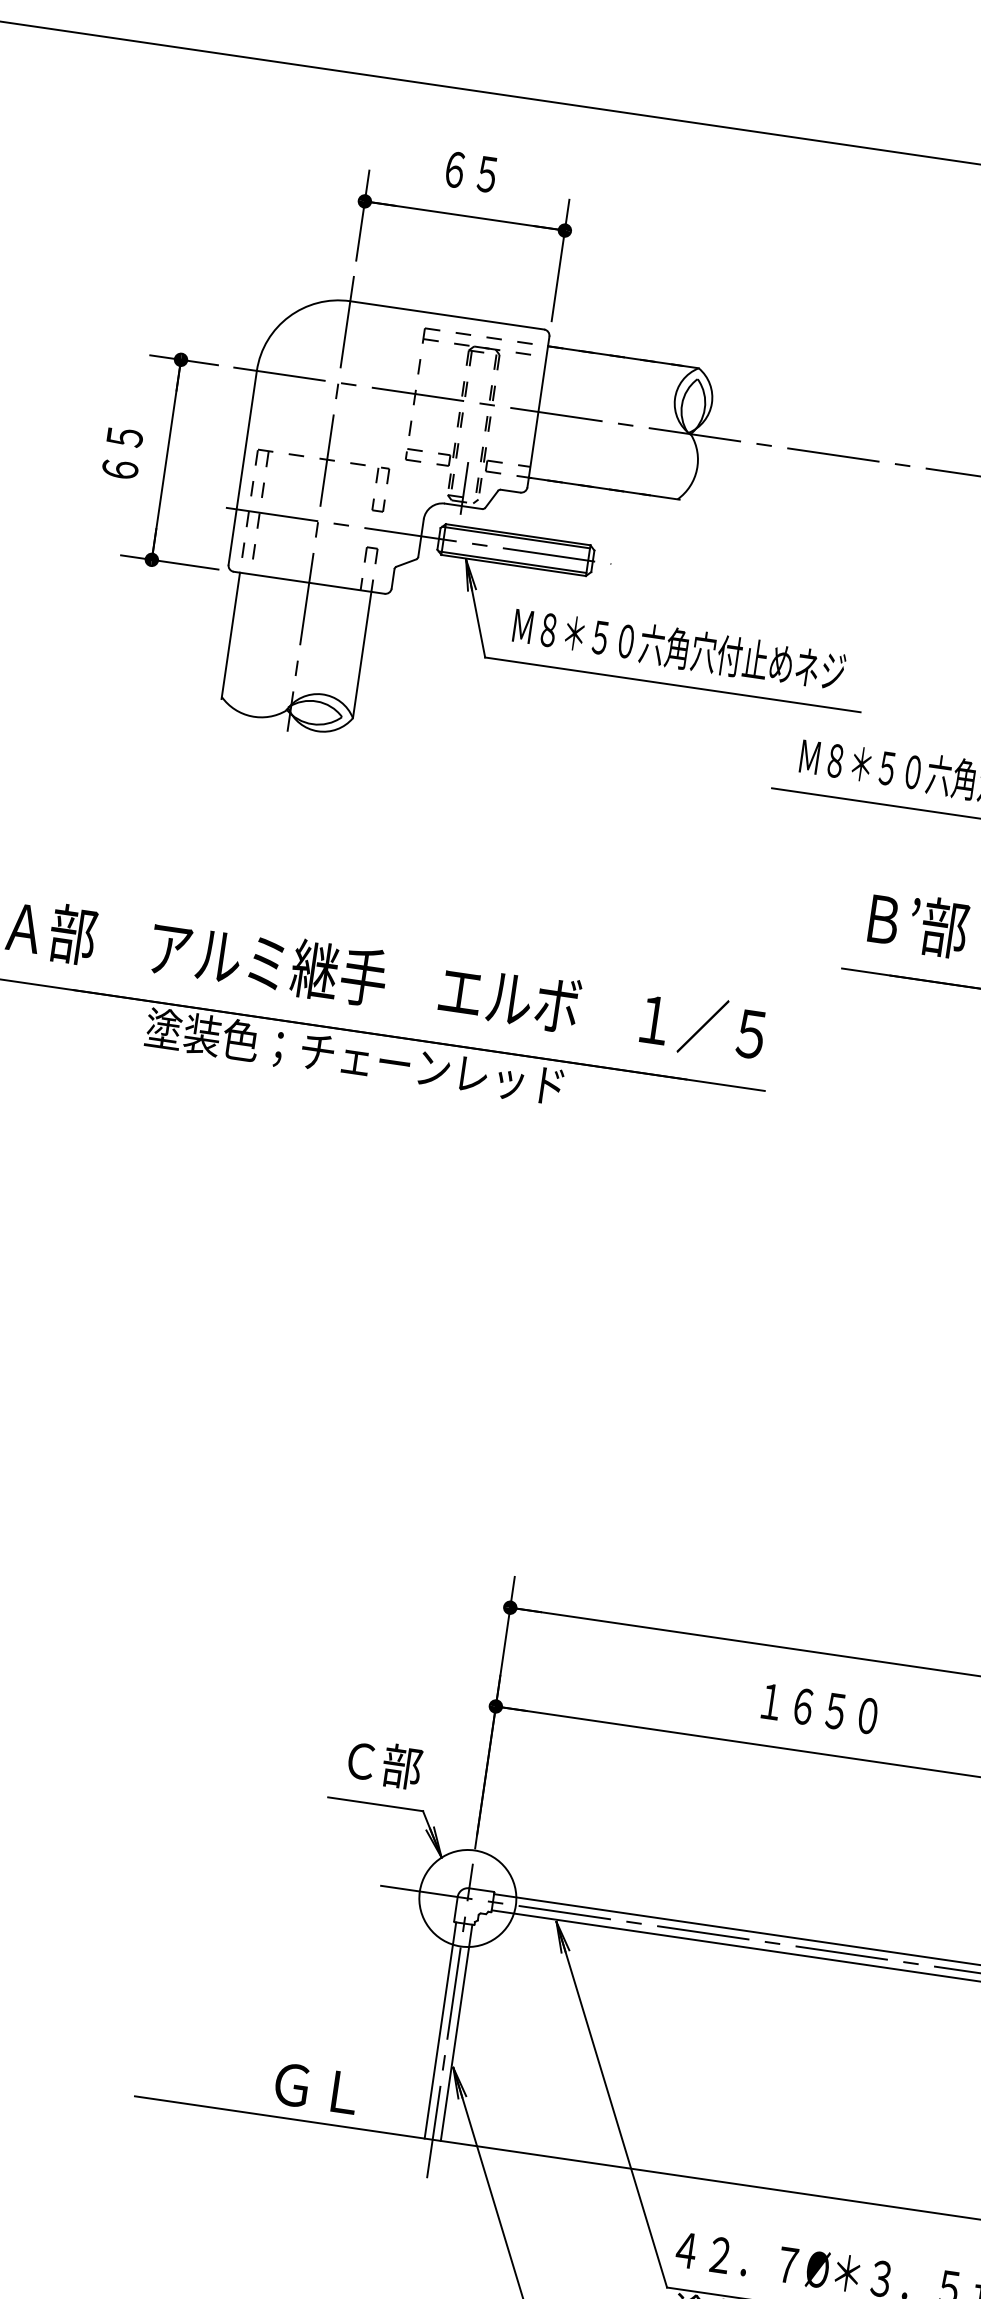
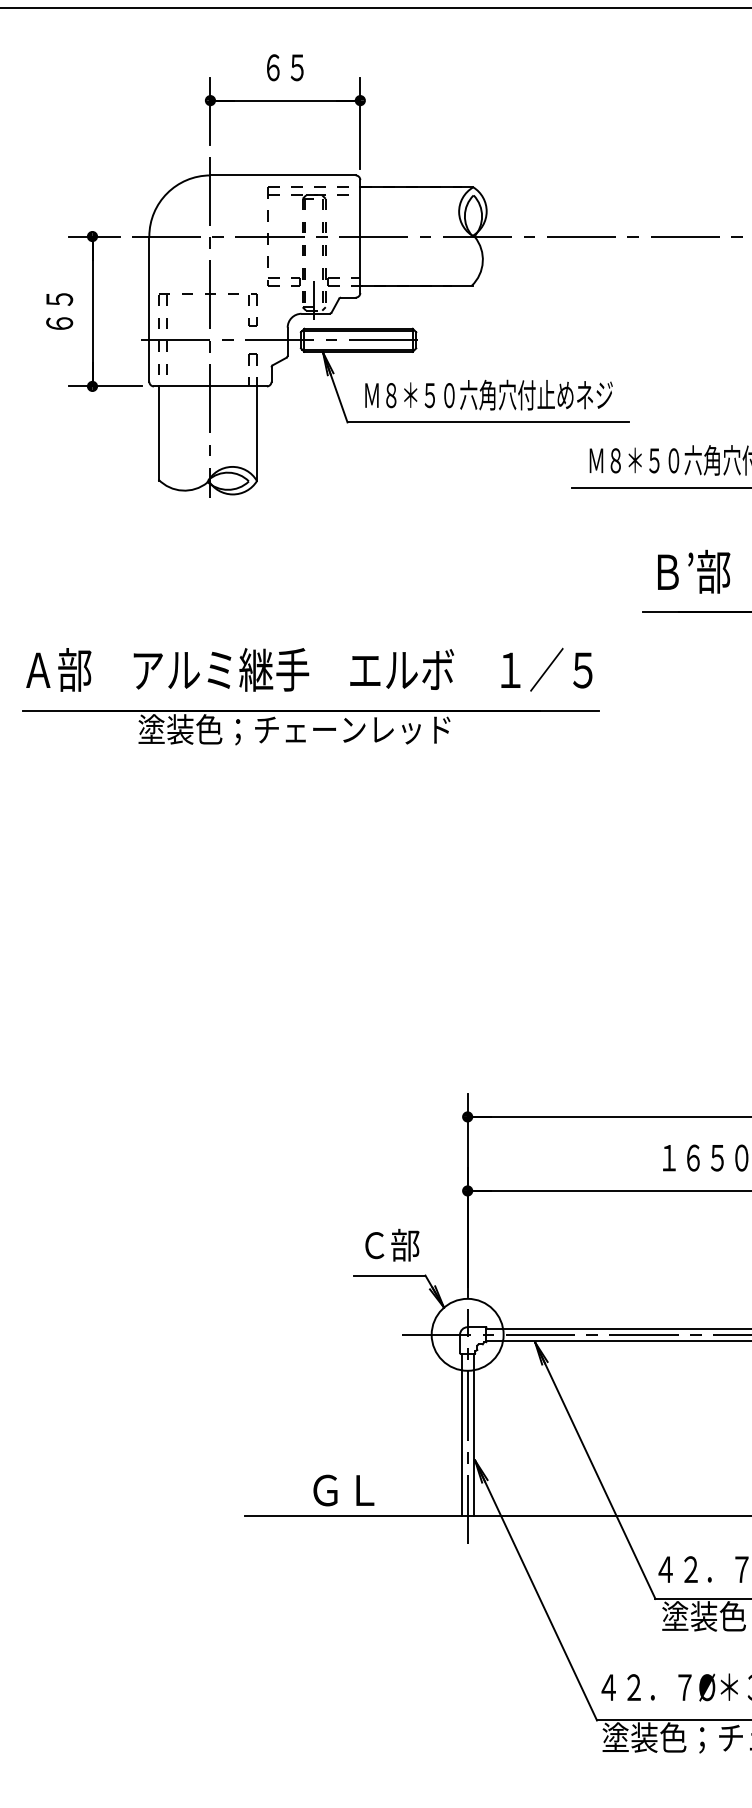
text: (315, 2088) -> (343, 1490), moved

